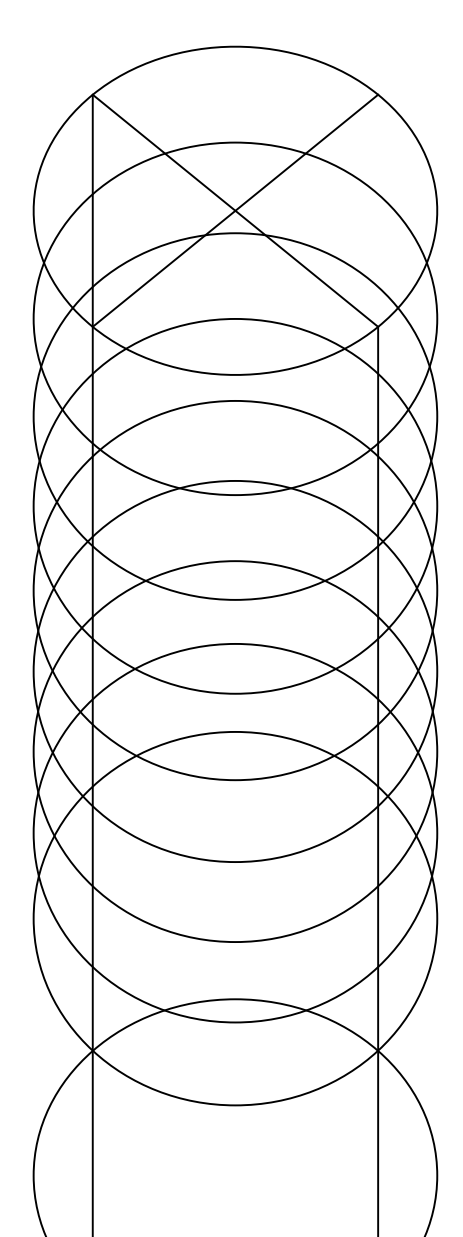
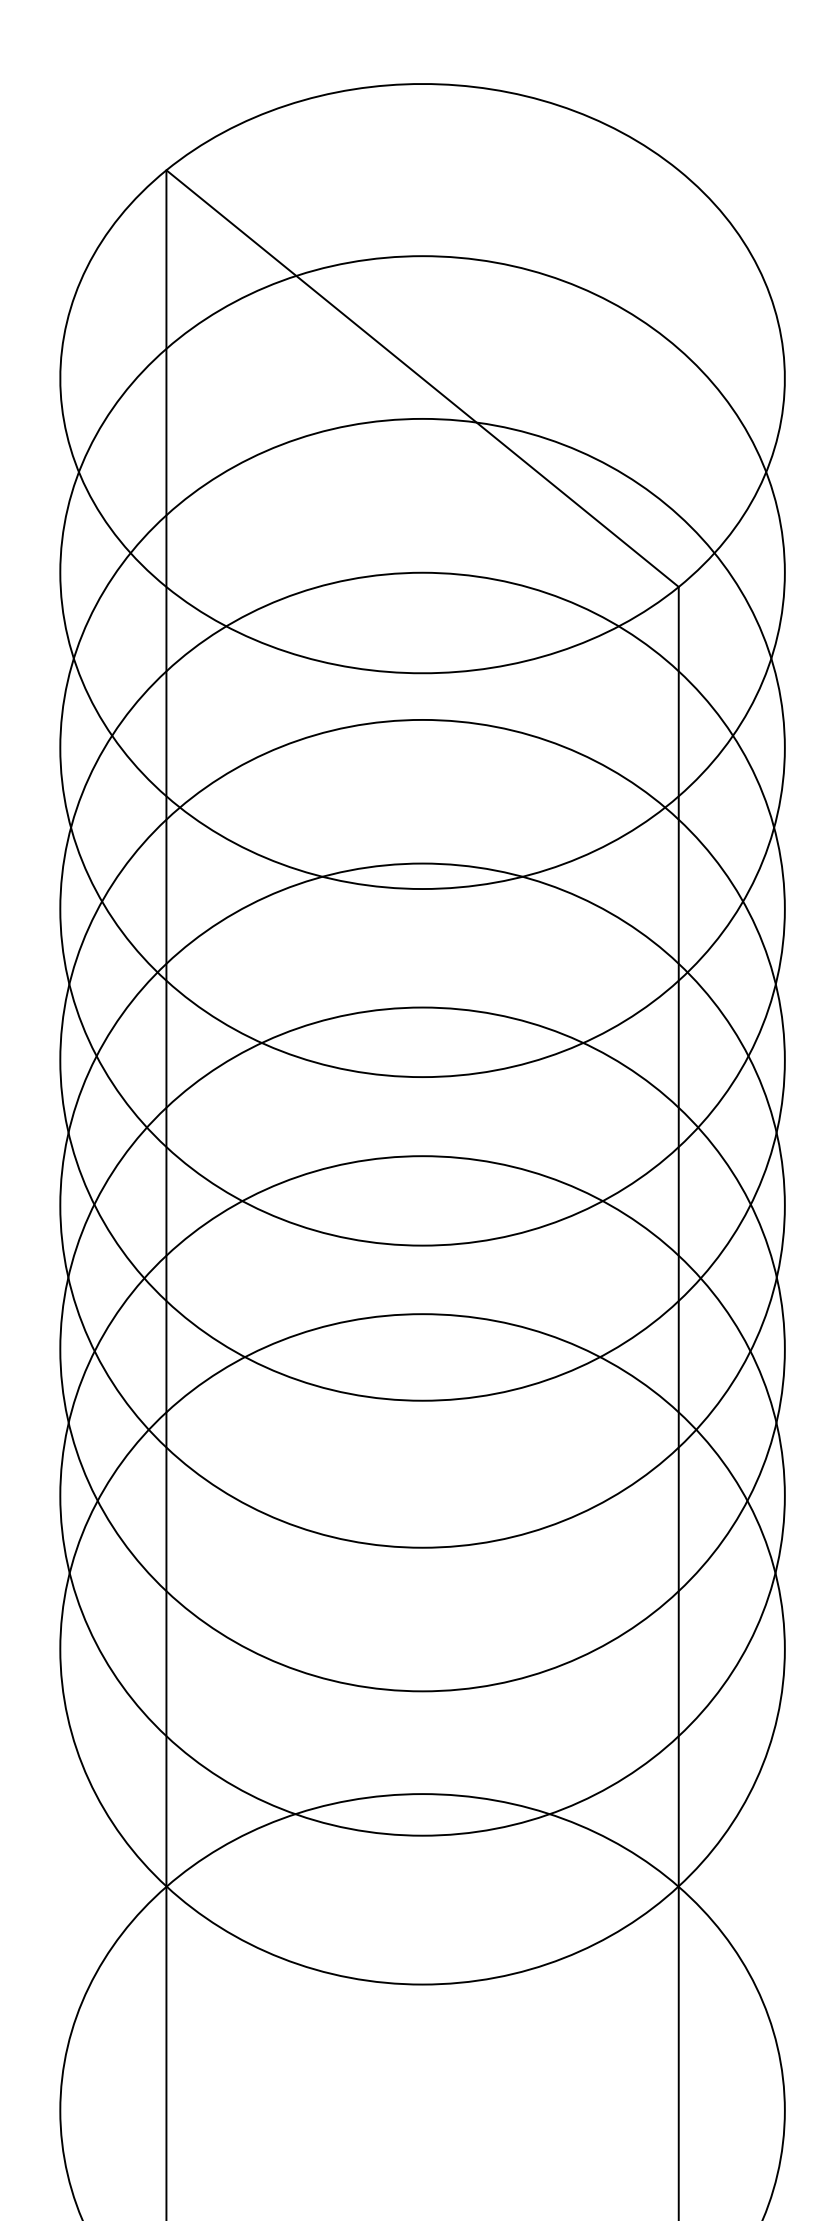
line: (235, 210) -> (422, 378), removed

